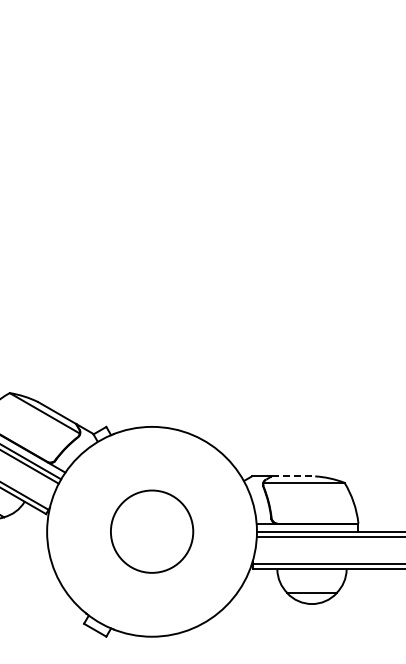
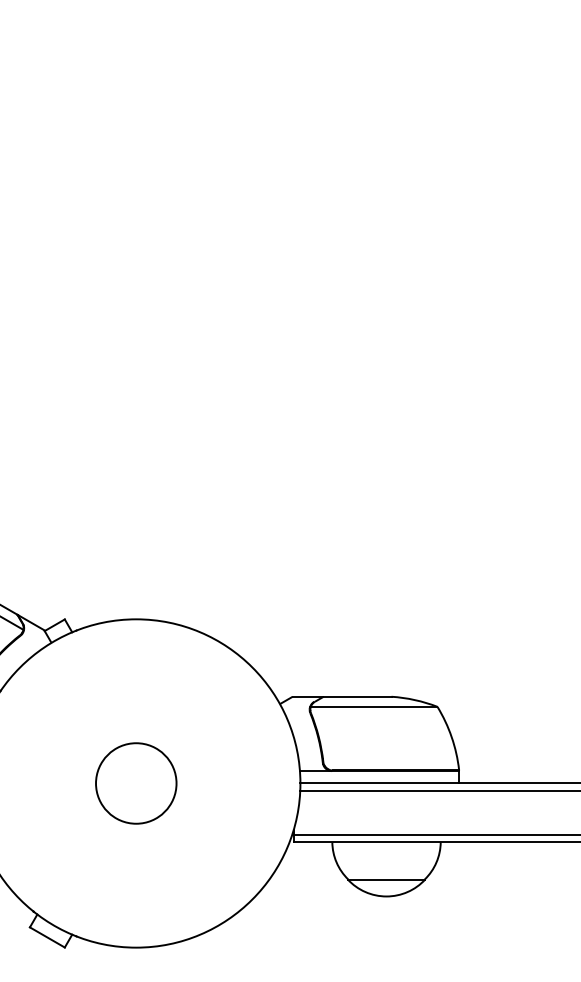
line: (293, 476) -> (357, 696), dashed -> solid
circle: (151, 531) -> (135, 782), size x0.62

